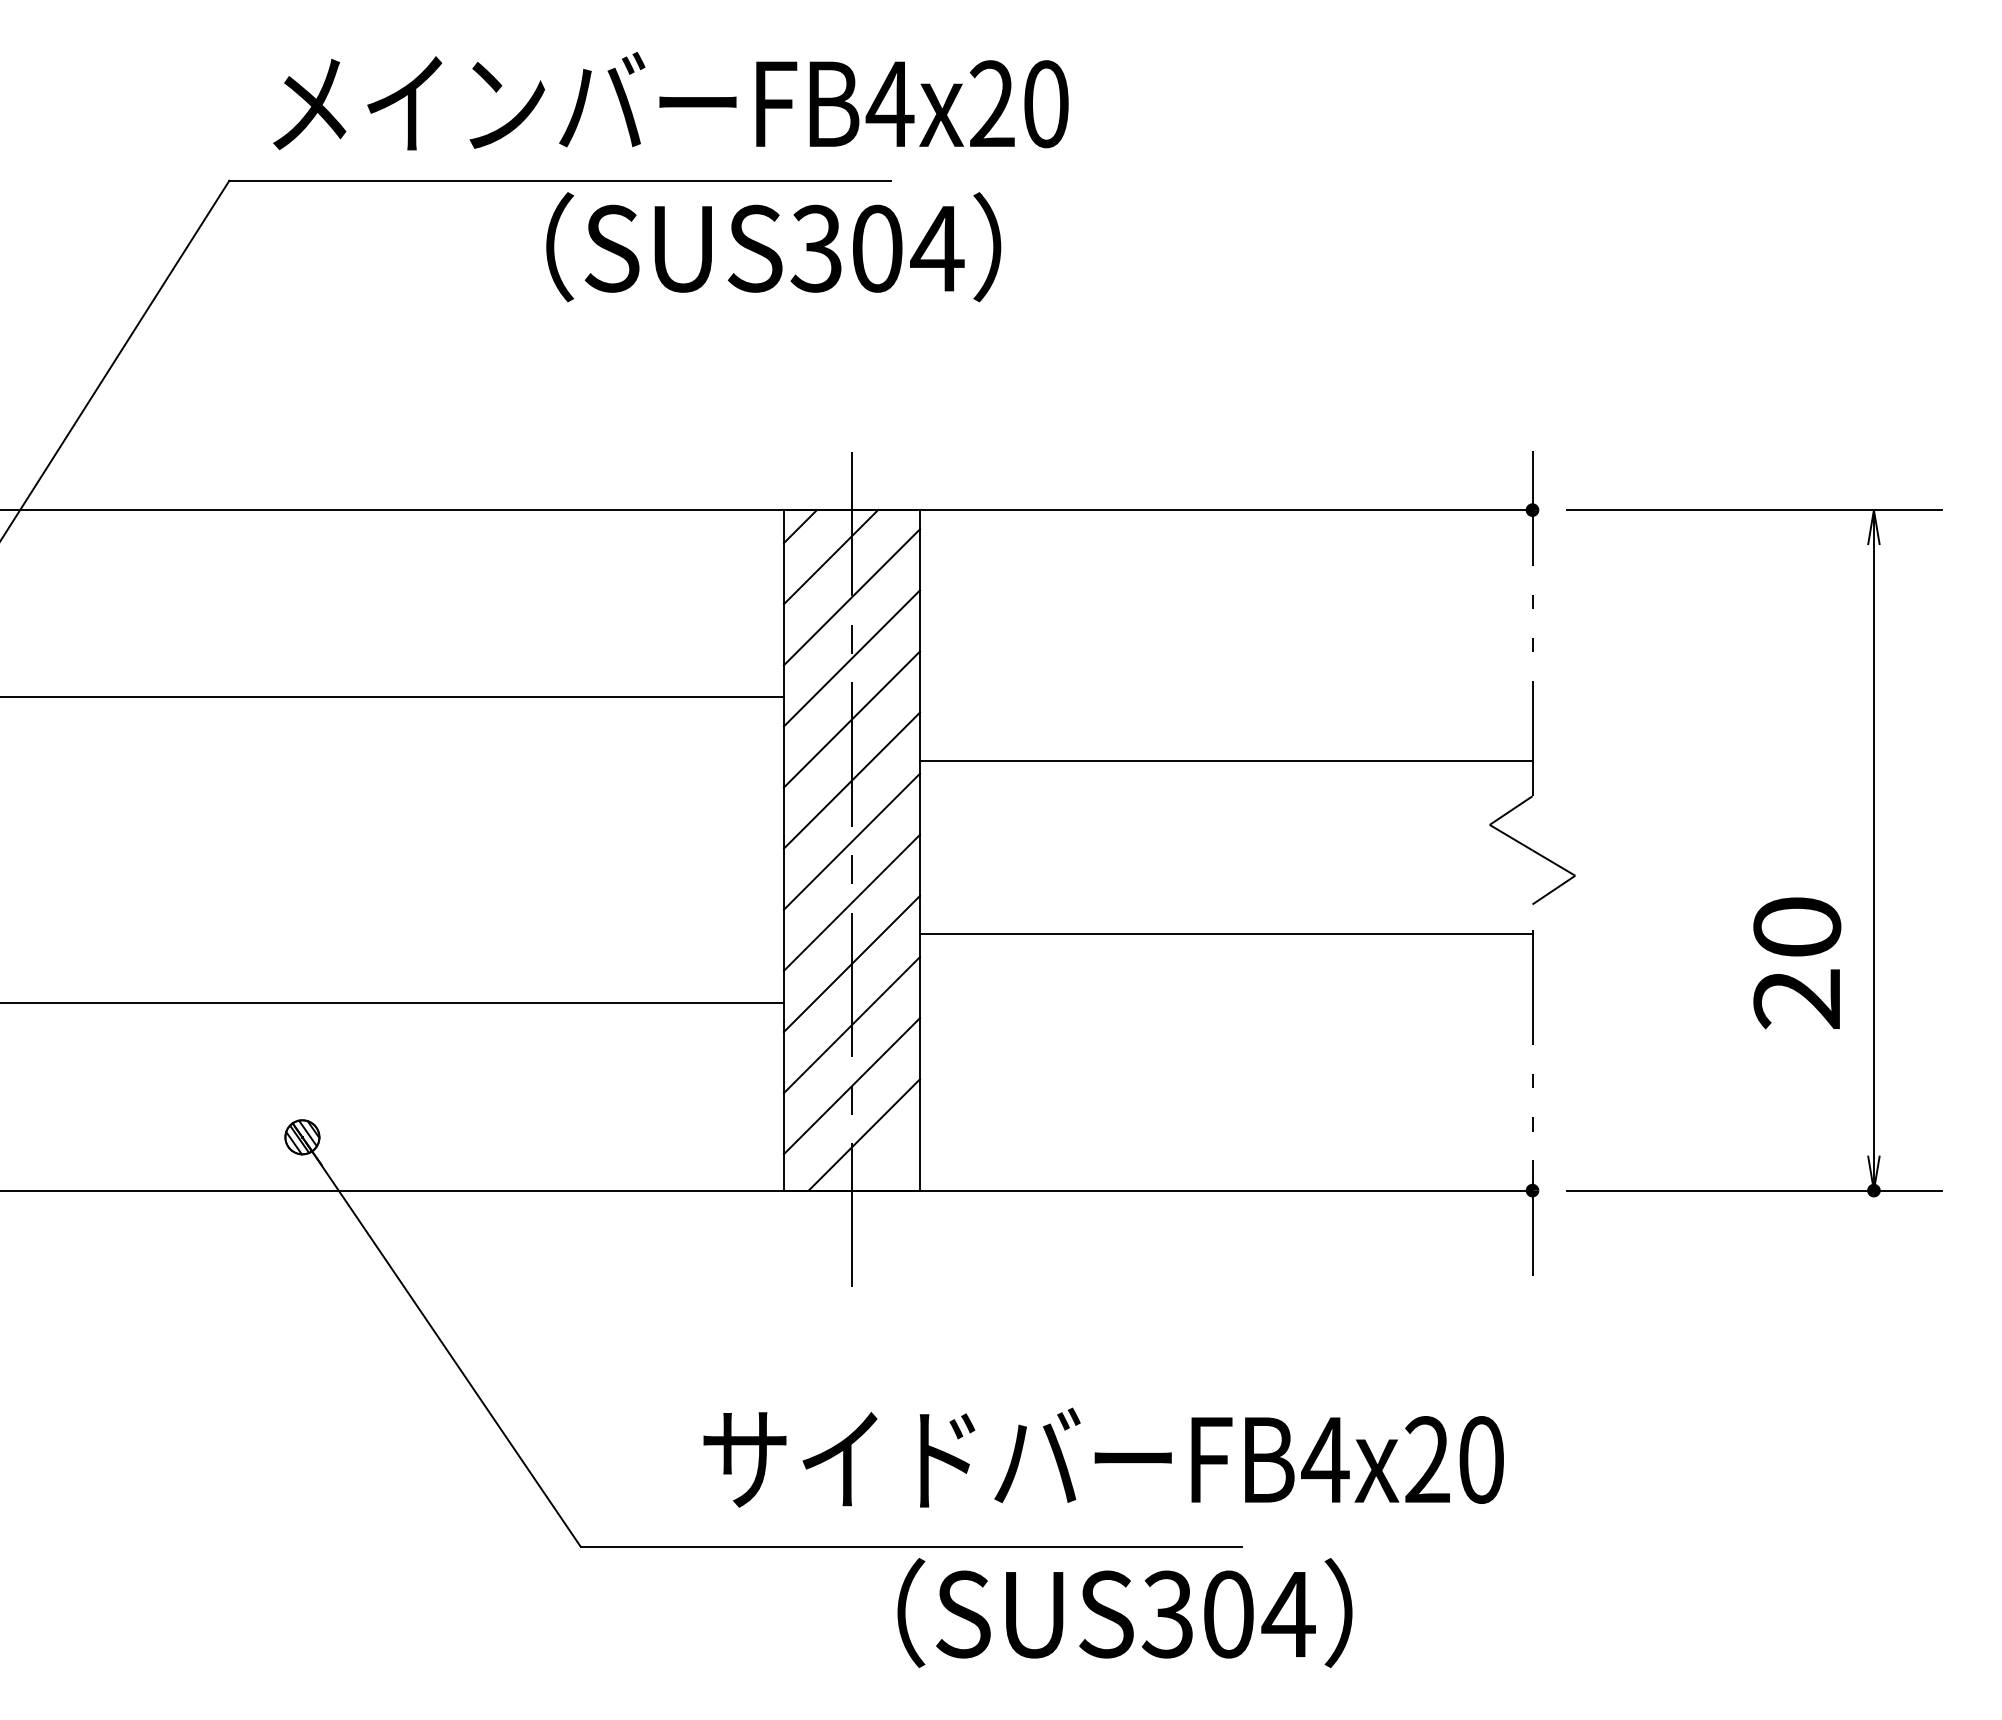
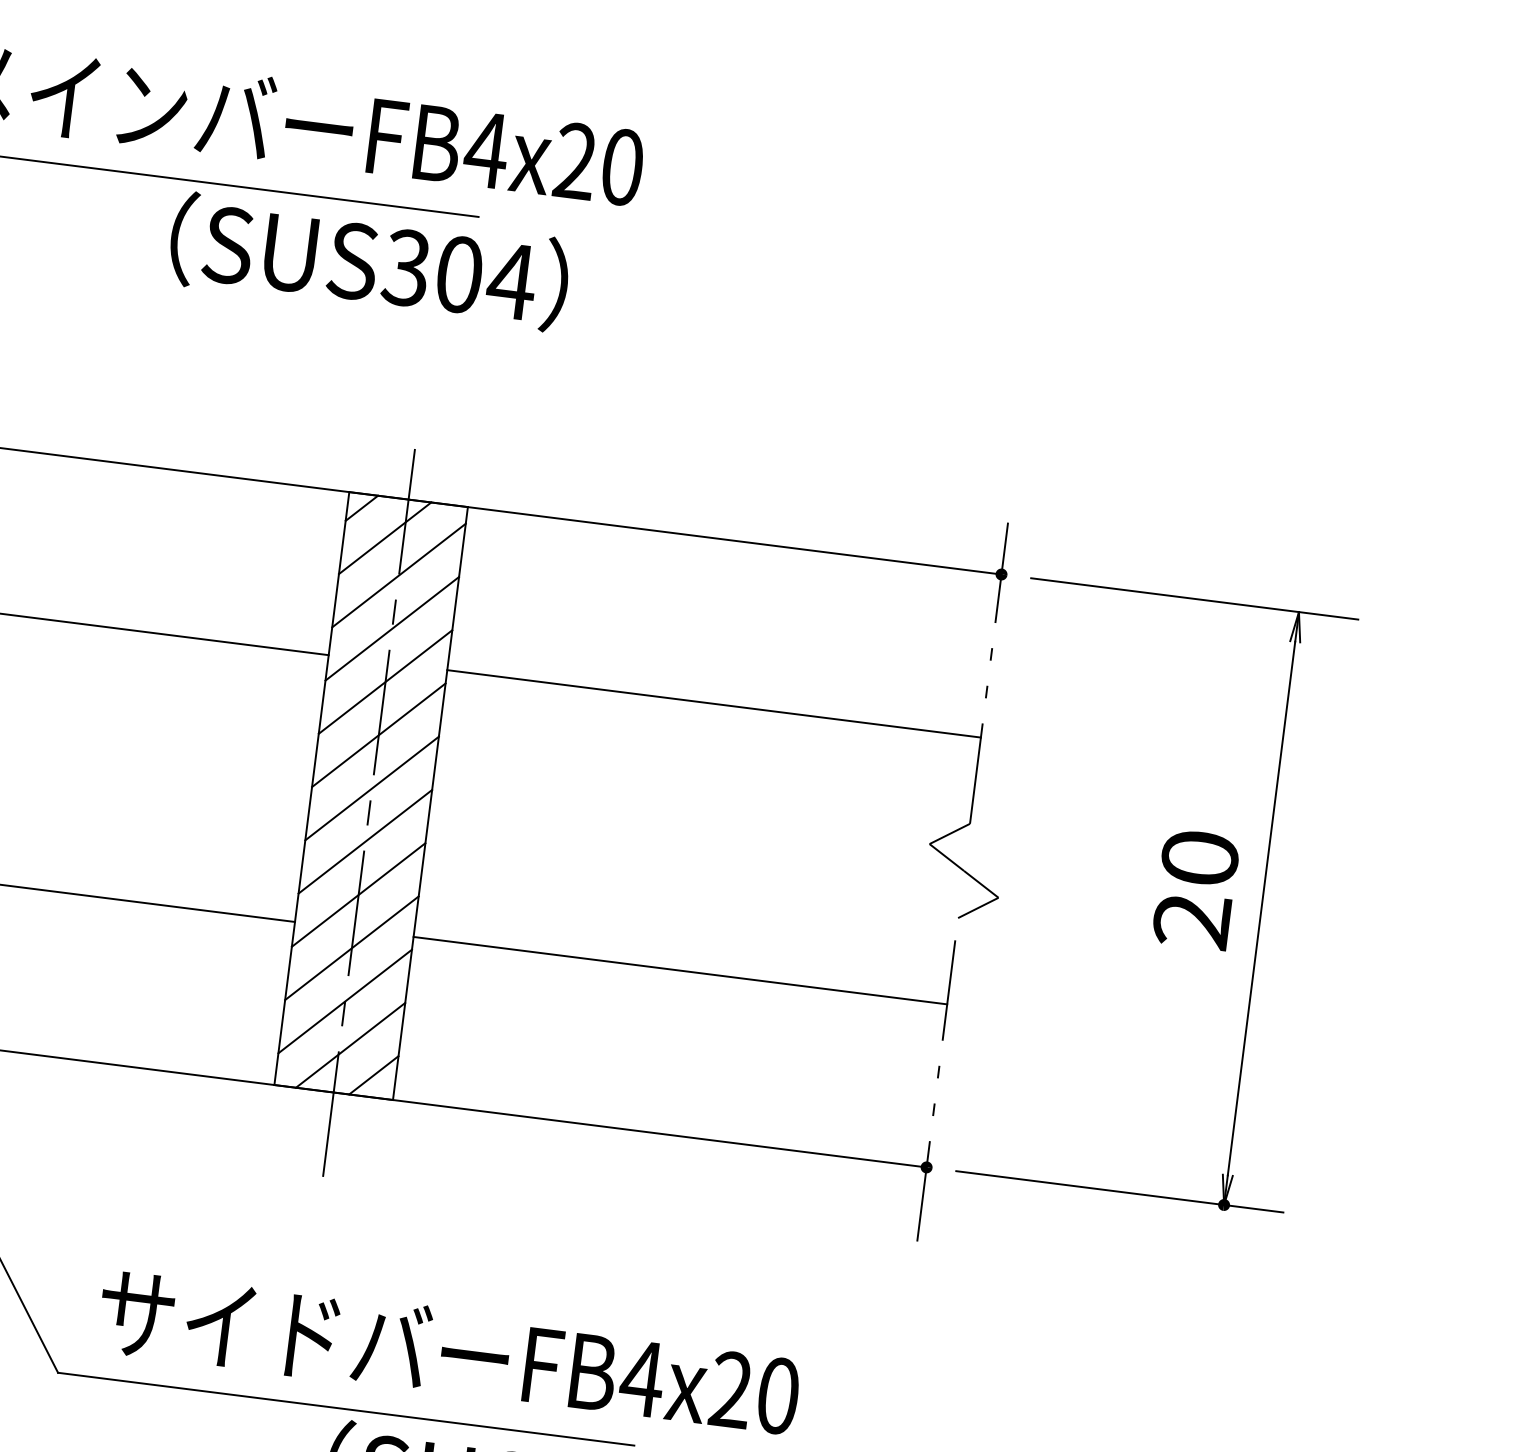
line: (1226, 761) -> (714, 704), moved
line: (1226, 934) -> (680, 970), moved
text: (1797, 963) -> (1196, 889), moved
line: (894, 1165) -> (373, 1075), added
text: (1103, 1457) -> (449, 1352), moved

